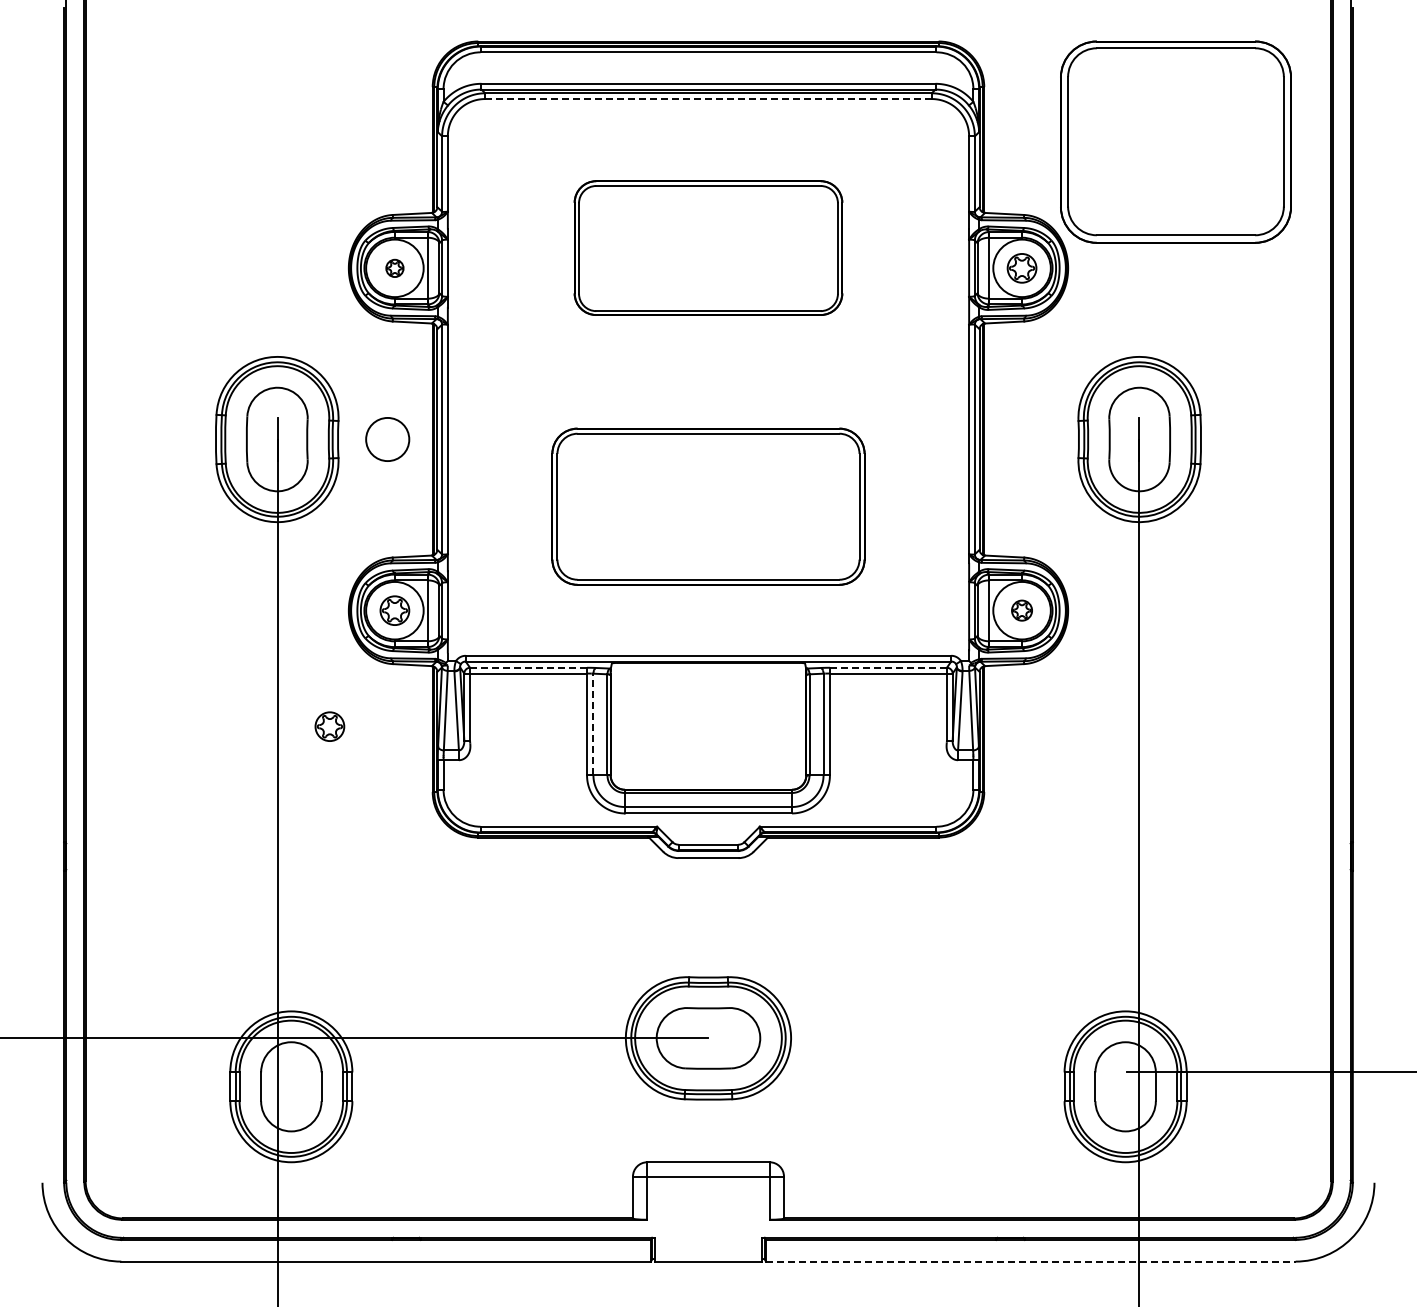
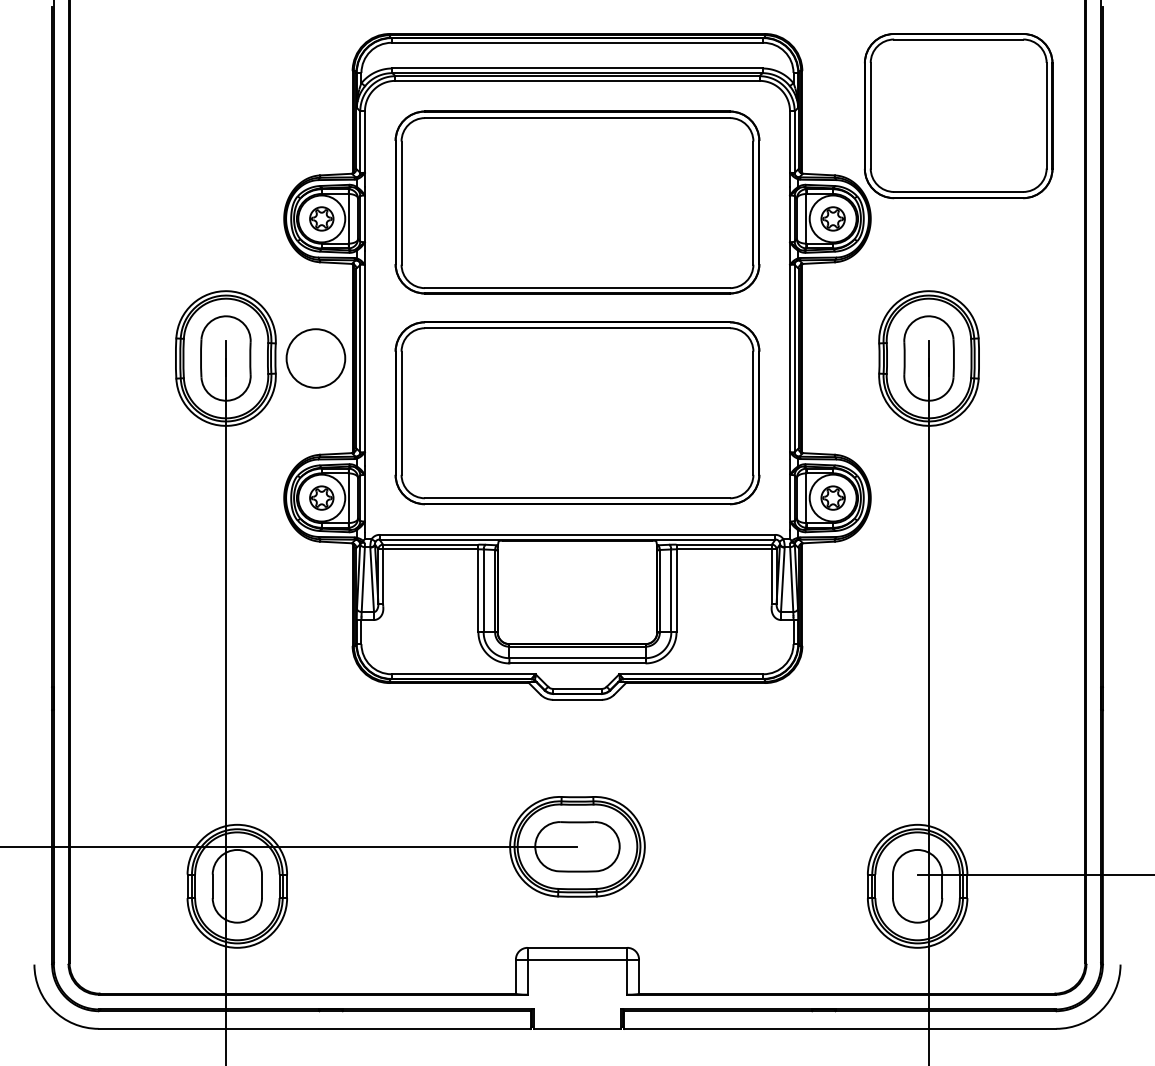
line: (708, 99) -> (577, 81), dashed -> solid
part: (708, 247) -> (577, 201), size x1.67
part: (394, 268) -> (321, 219), size x1.67
circle: (387, 439) -> (315, 358), size x1.67
part: (708, 506) -> (577, 413), size x1.43
part: (1021, 610) -> (832, 497), size x1.43
line: (528, 667) -> (430, 544), dashed -> solid
line: (888, 667) -> (724, 544), dashed -> solid
line: (593, 724) -> (483, 590), dashed -> solid
part: (329, 726) -> (268, 592), removed
line: (1030, 1261) -> (840, 1028), dashed -> solid

